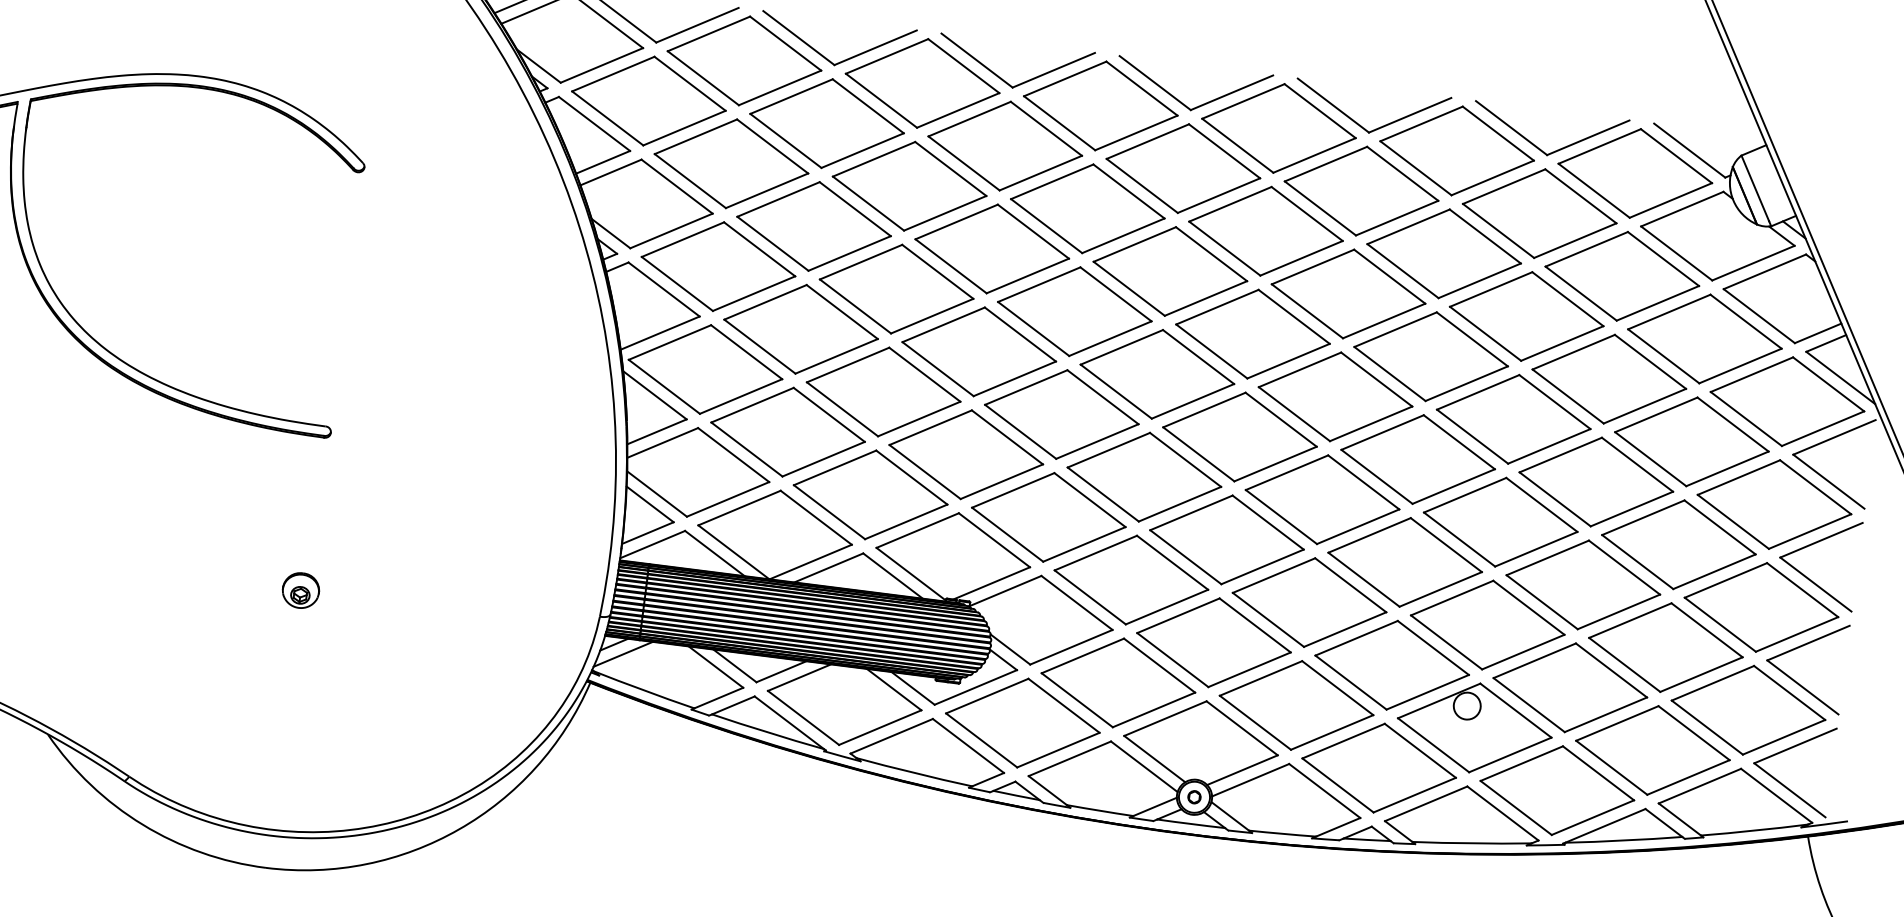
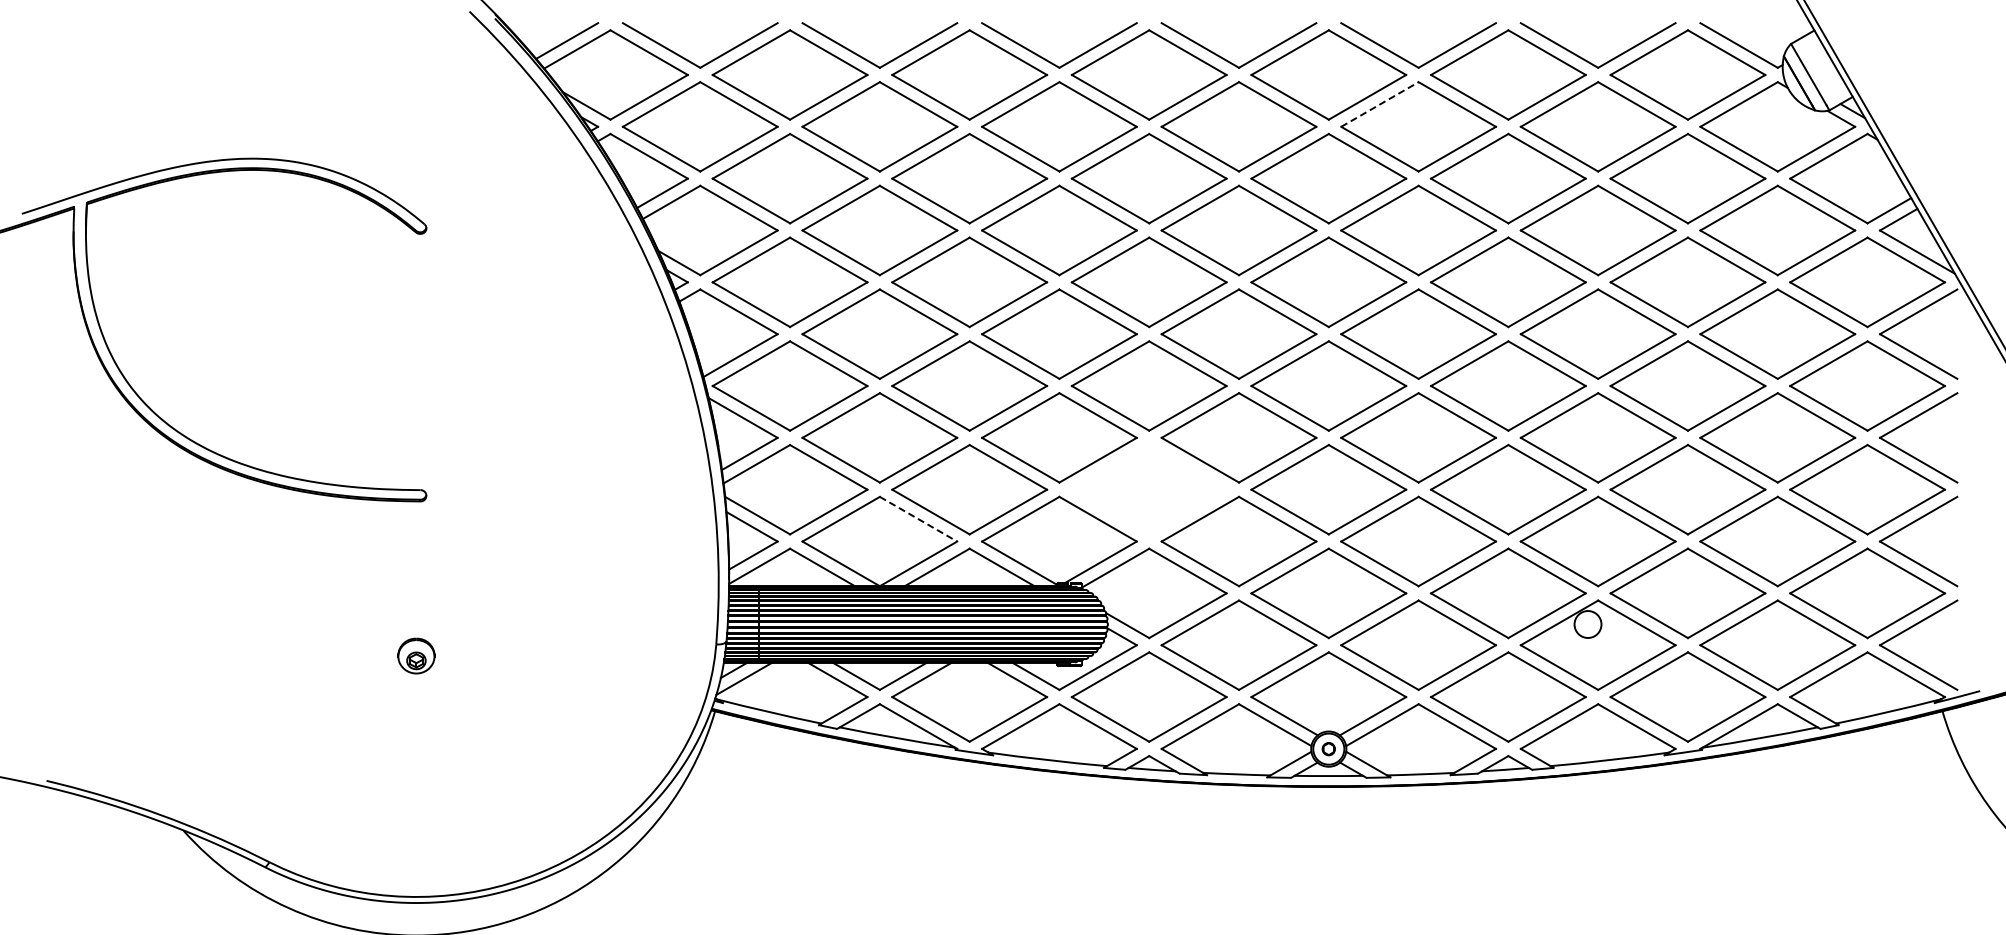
line: (1325, 164) -> (1379, 104), solid -> dashed
part: (1048, 517) -> (1148, 489), removed
line: (816, 518) -> (918, 519), solid -> dashed

